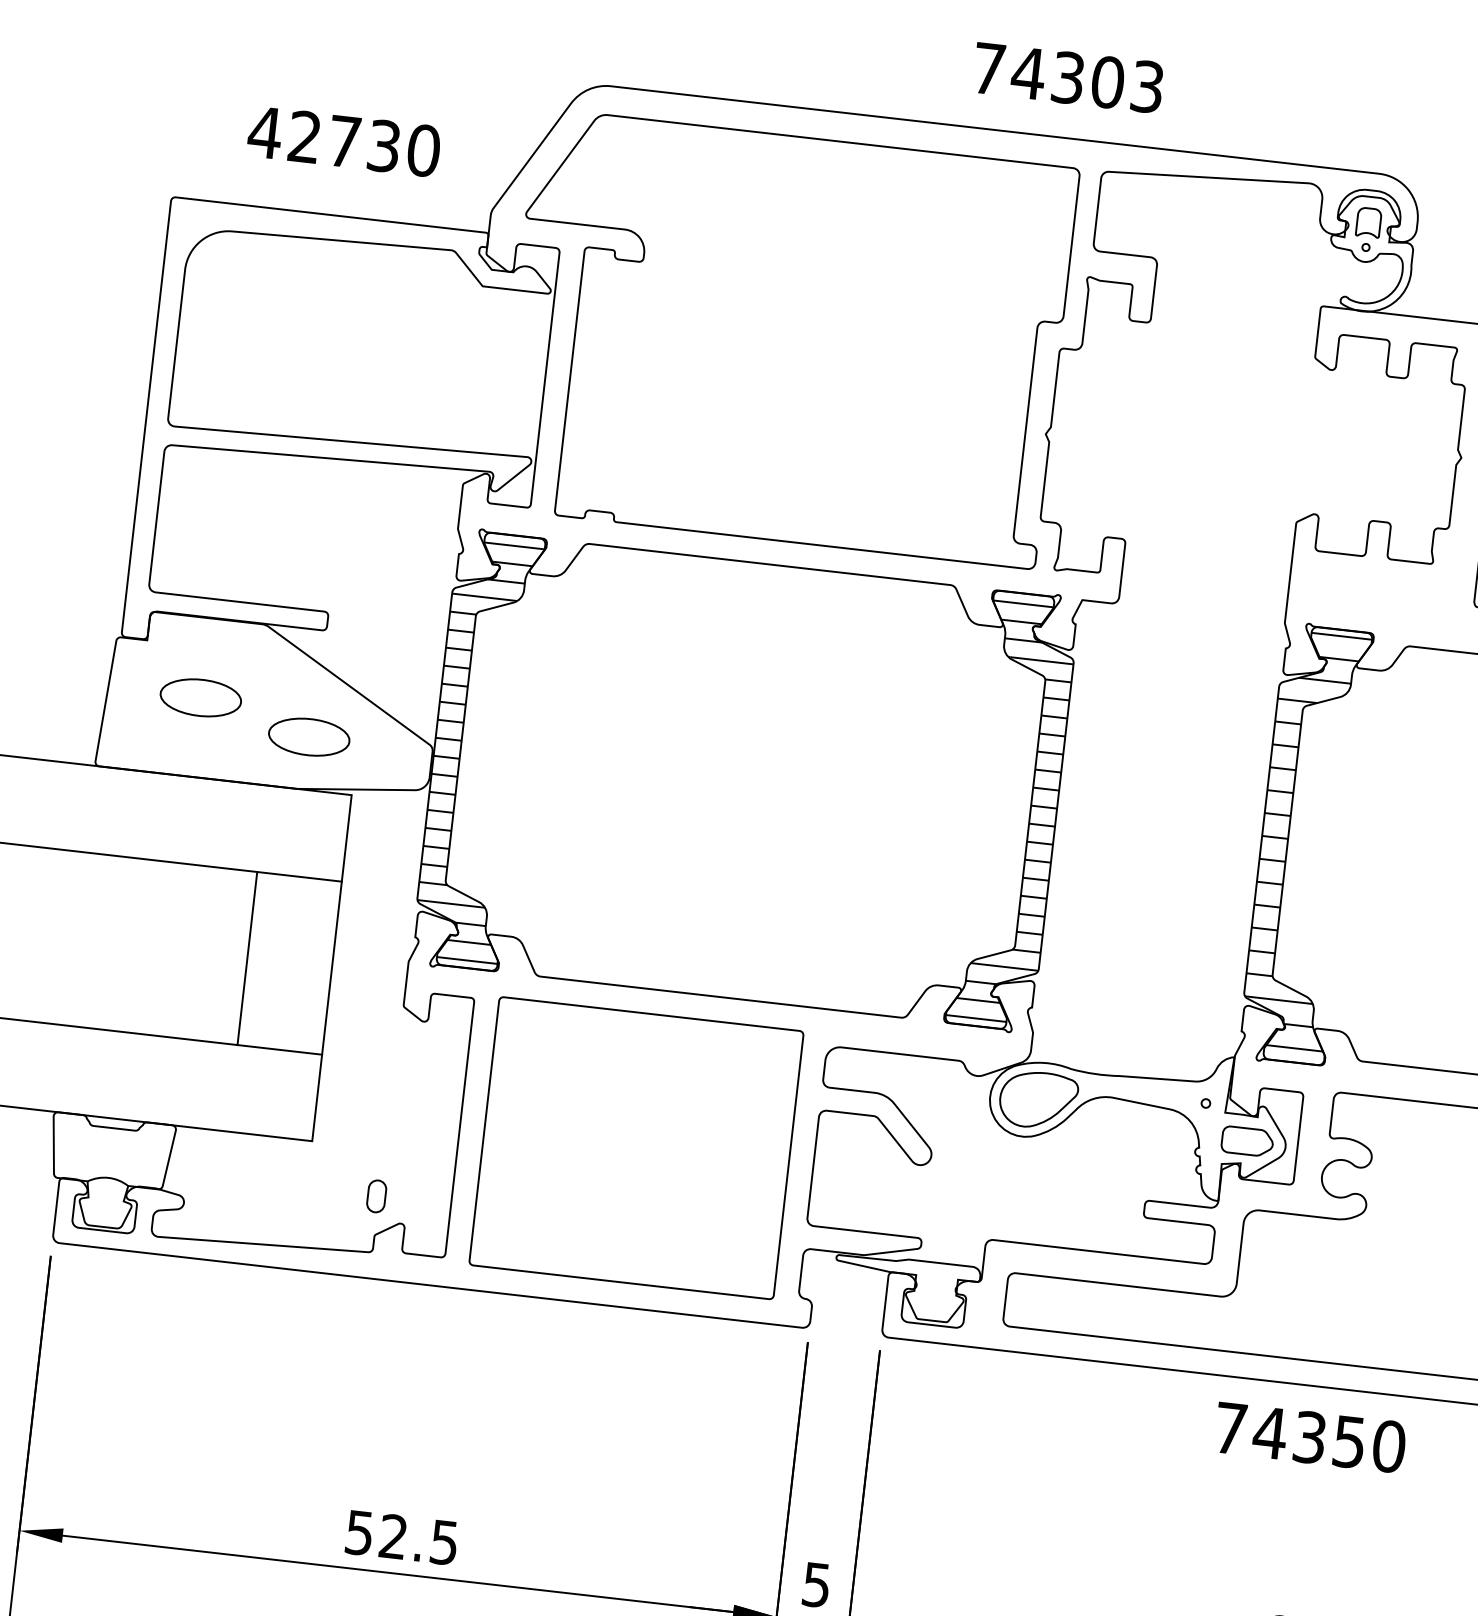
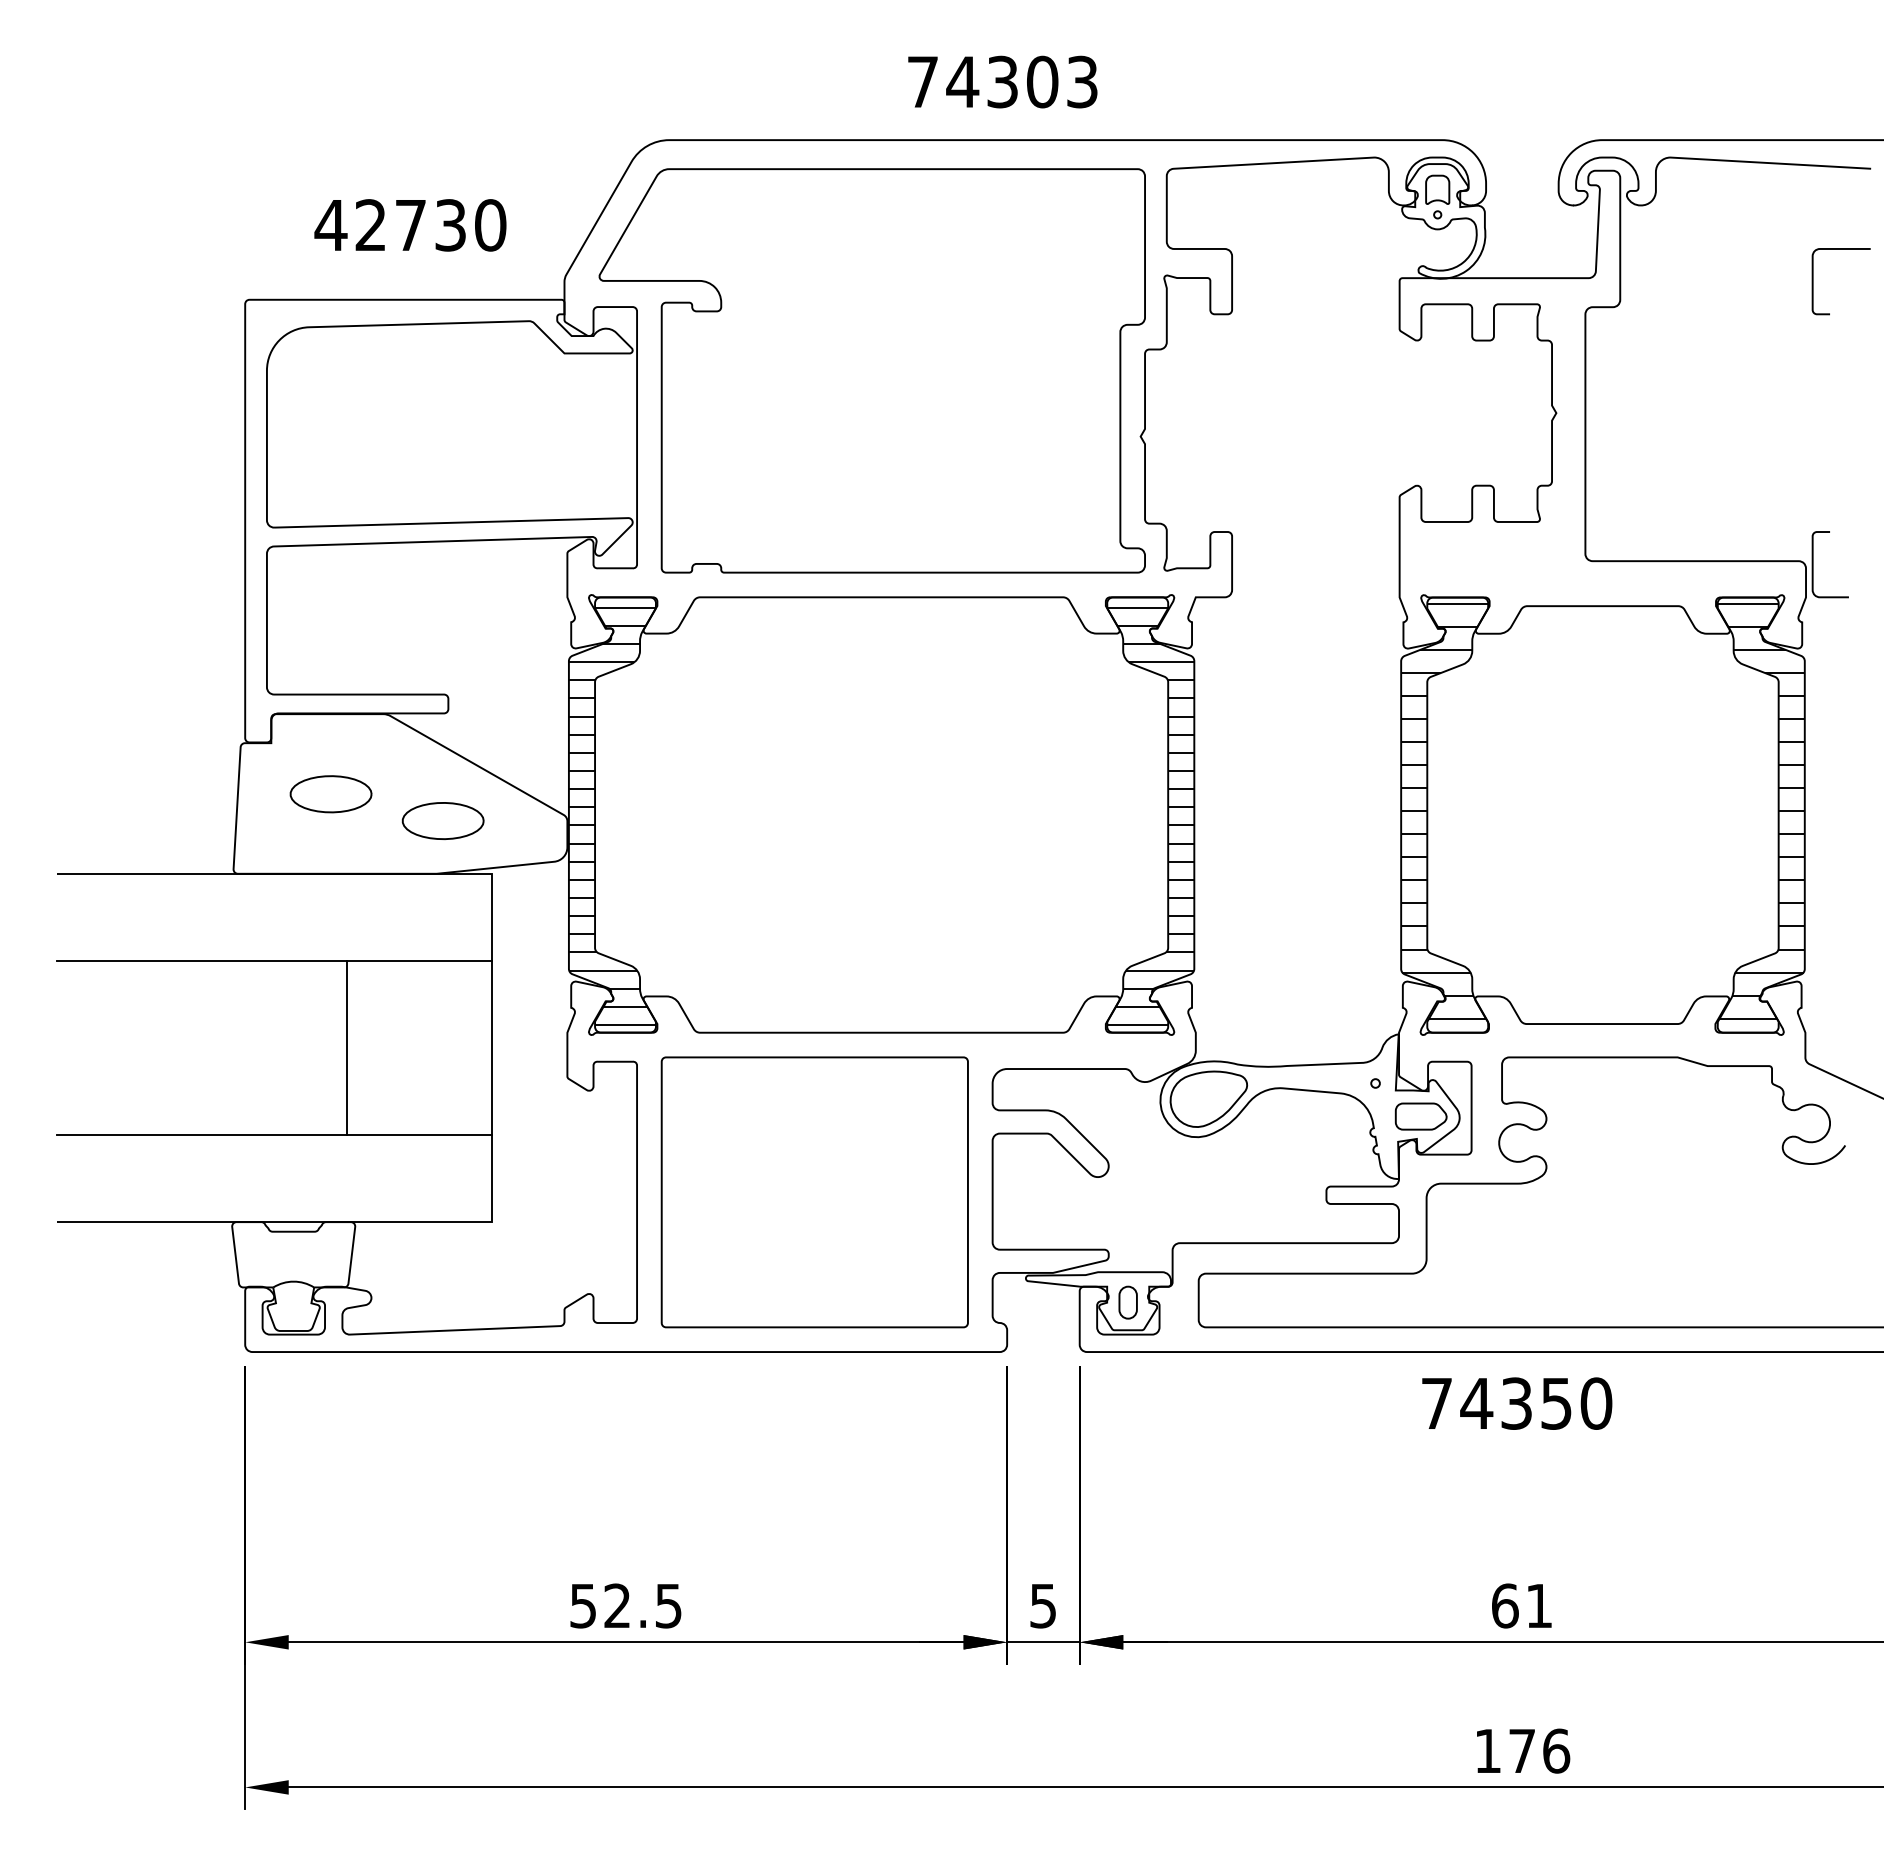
text: (1068, 77) -> (1002, 81), moved
line: (247, 958) -> (346, 1047), moved
part: (376, 1196) -> (1127, 1302), moved

